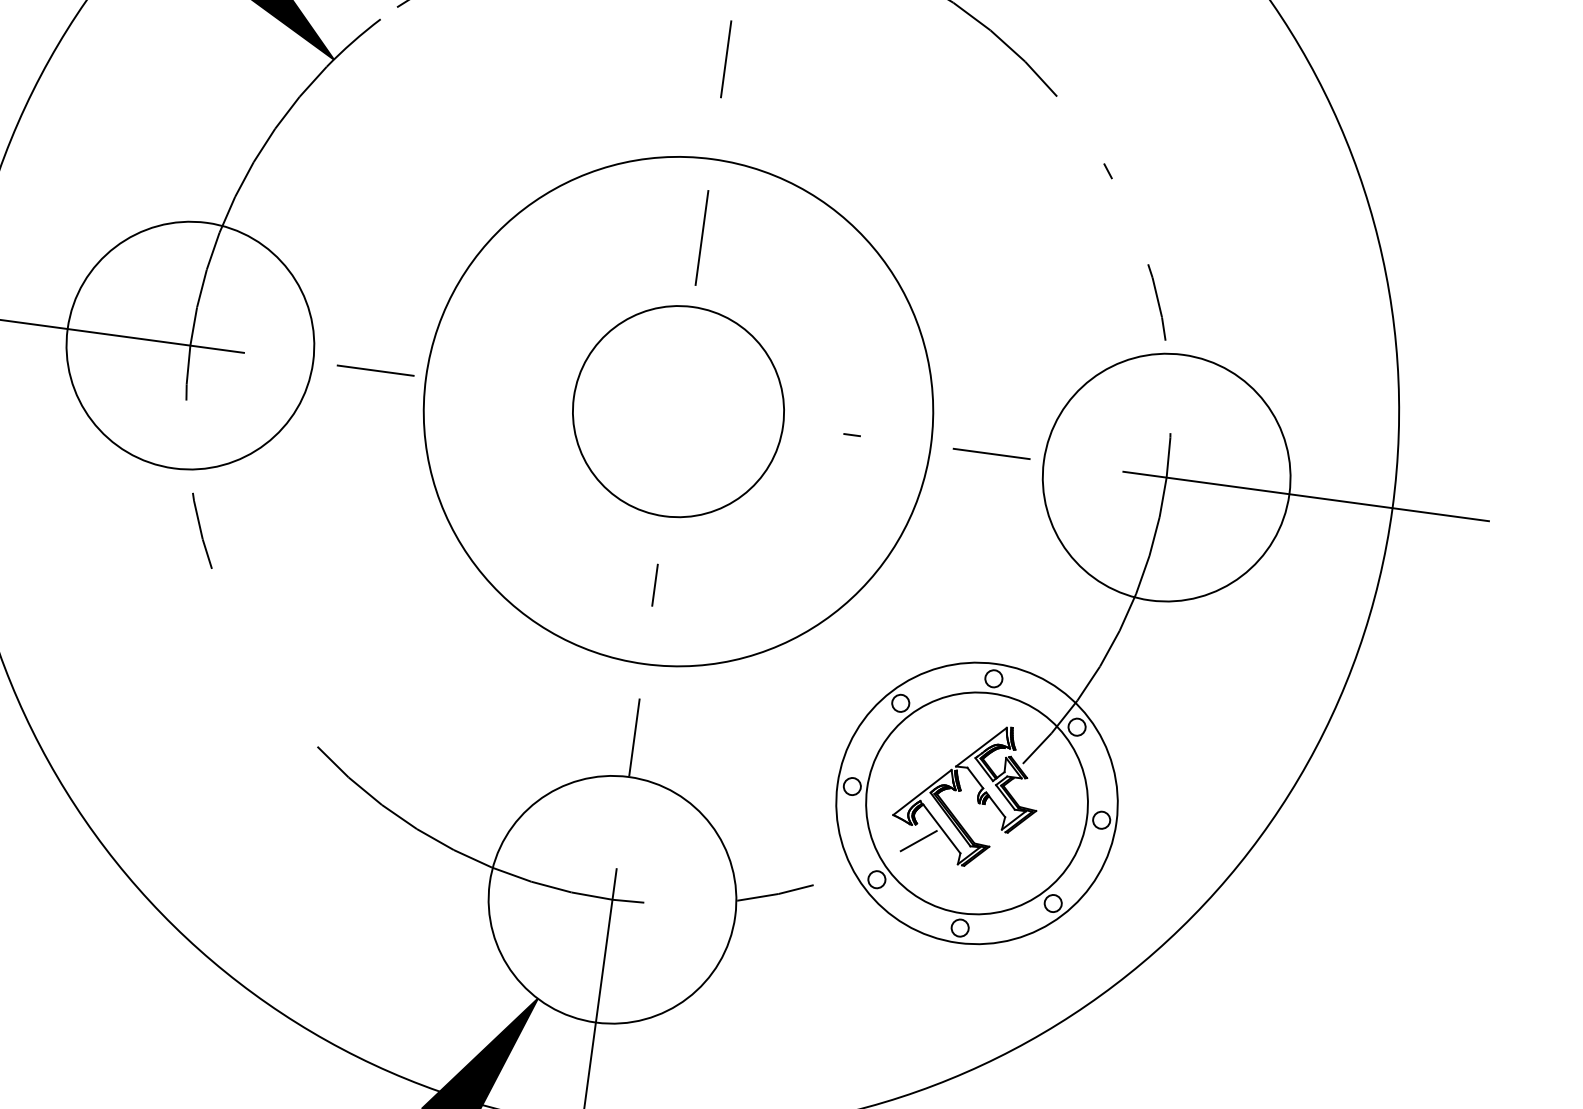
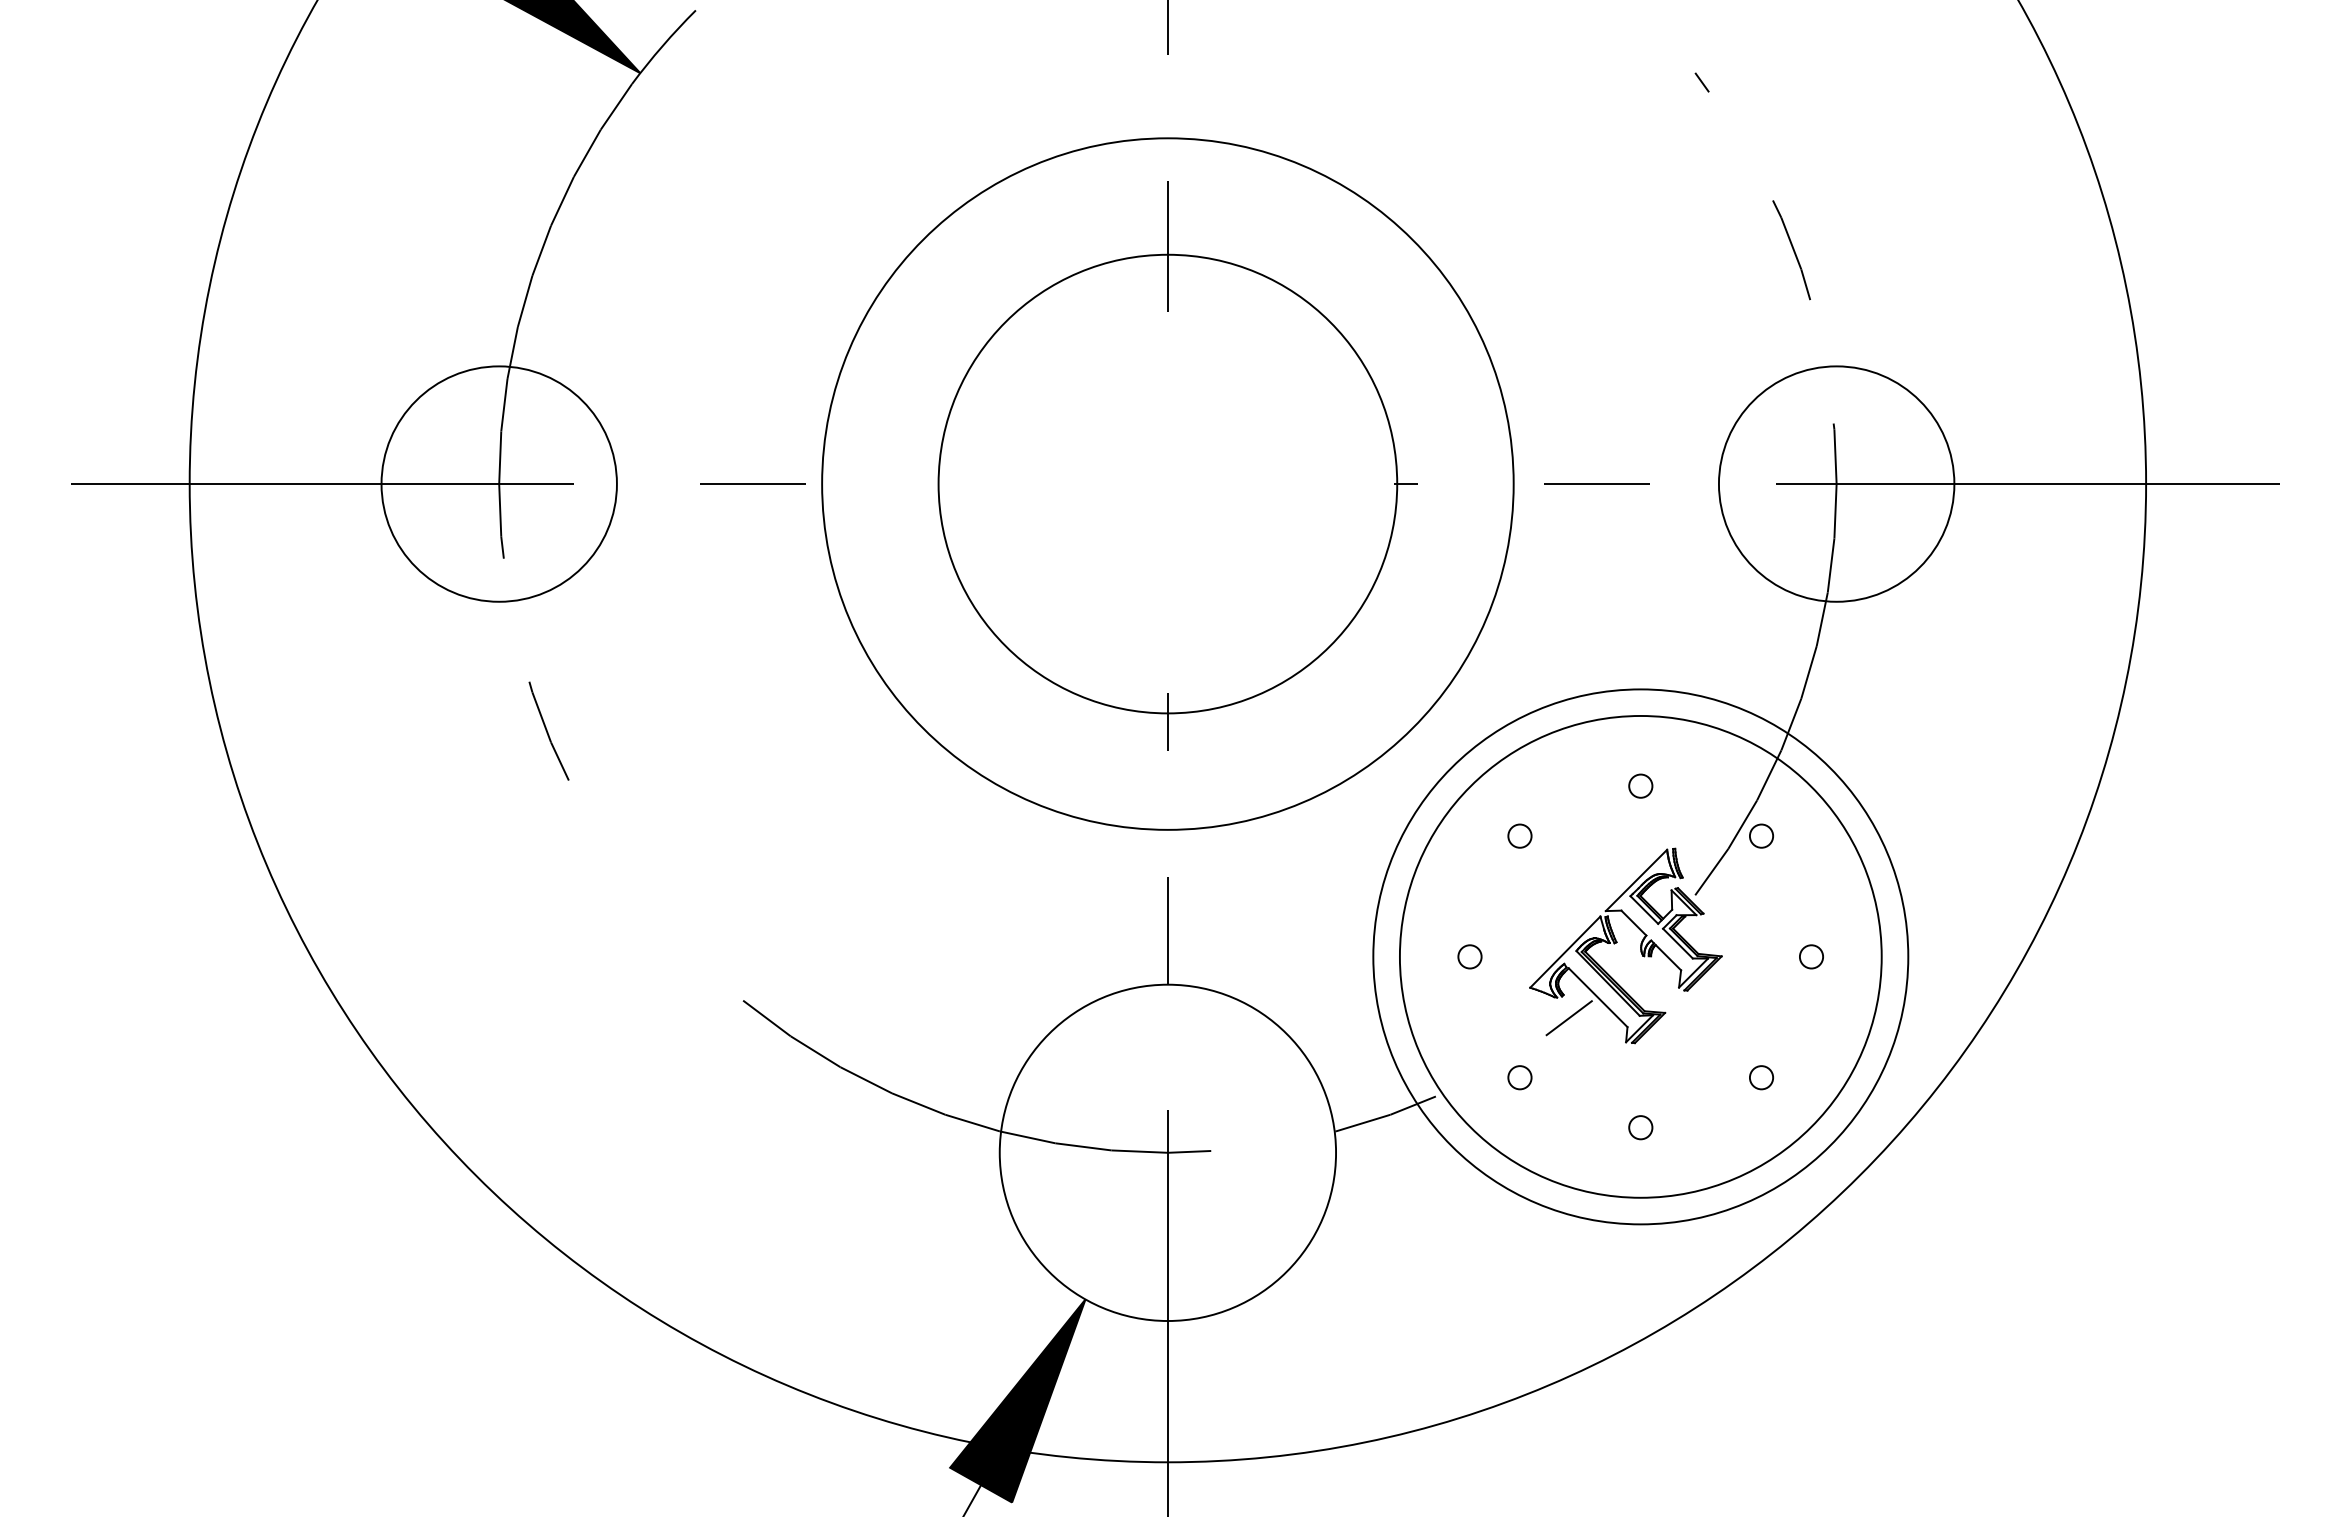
circle: (190, 345) -> (499, 483), size x0.7
circle: (678, 411) -> (1167, 483), size x1.6
circle: (1166, 477) -> (1836, 483), size x0.7
circle: (976, 803) -> (1640, 956), size x1.4
circle: (976, 803) -> (1640, 956), size x1.6

